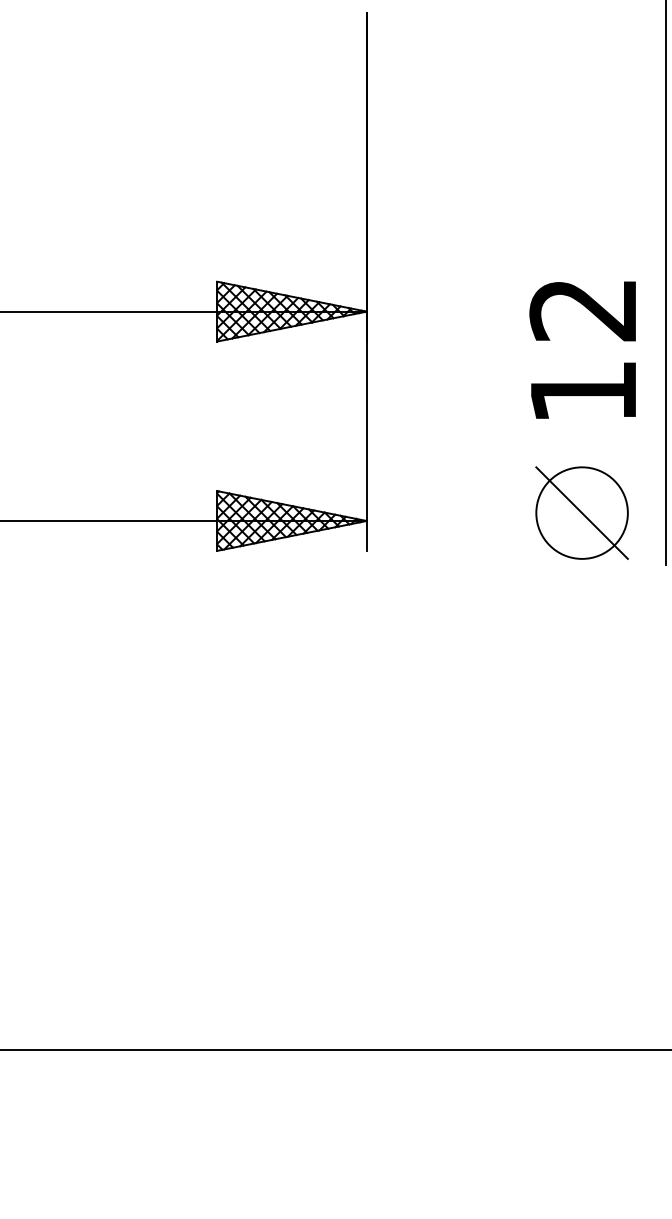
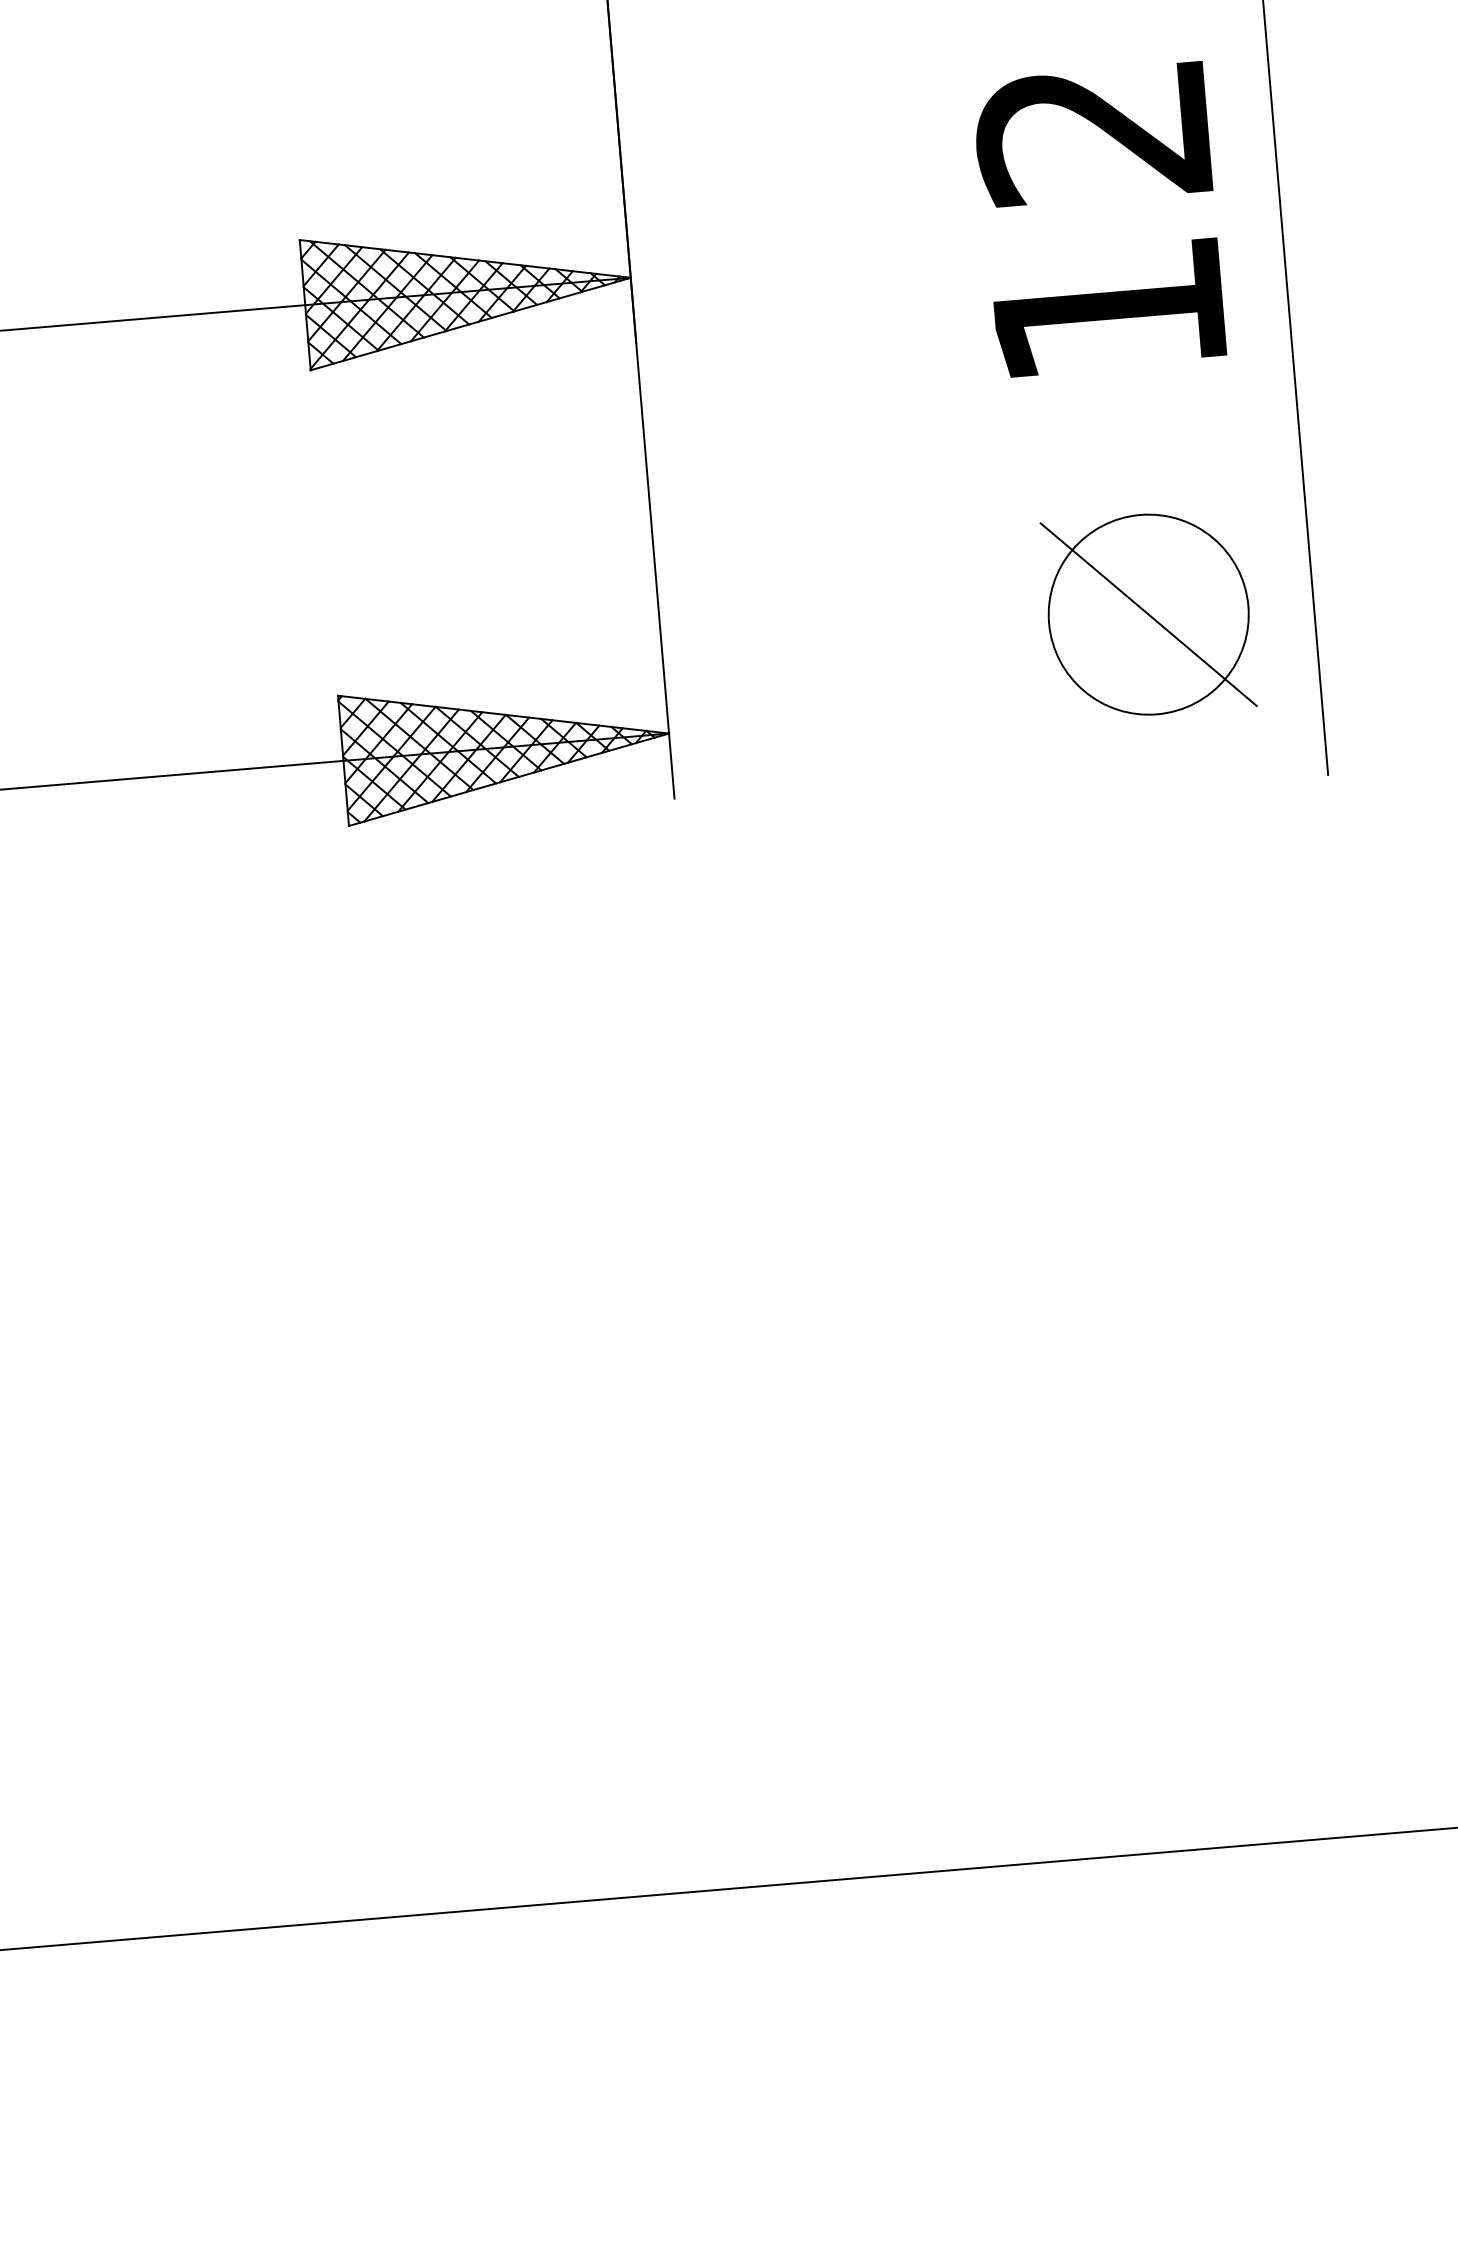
text: (582, 349) -> (1098, 218), moved
part: (581, 512) -> (1147, 613), moved

